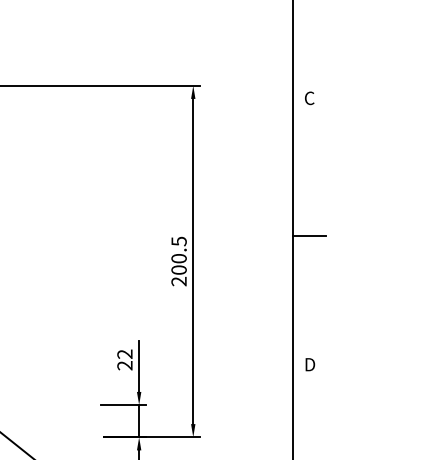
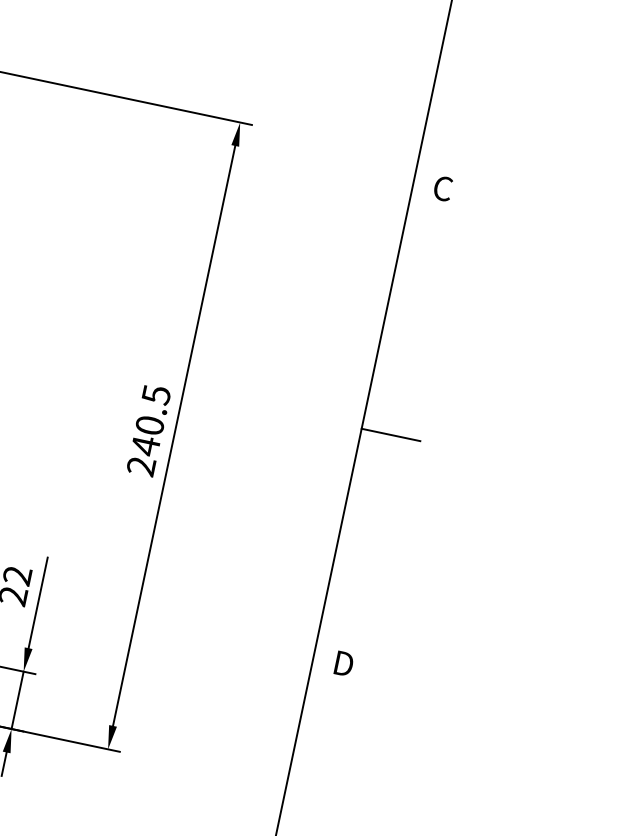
text: (178, 270) -> (144, 446), 200.5 -> 240.5

